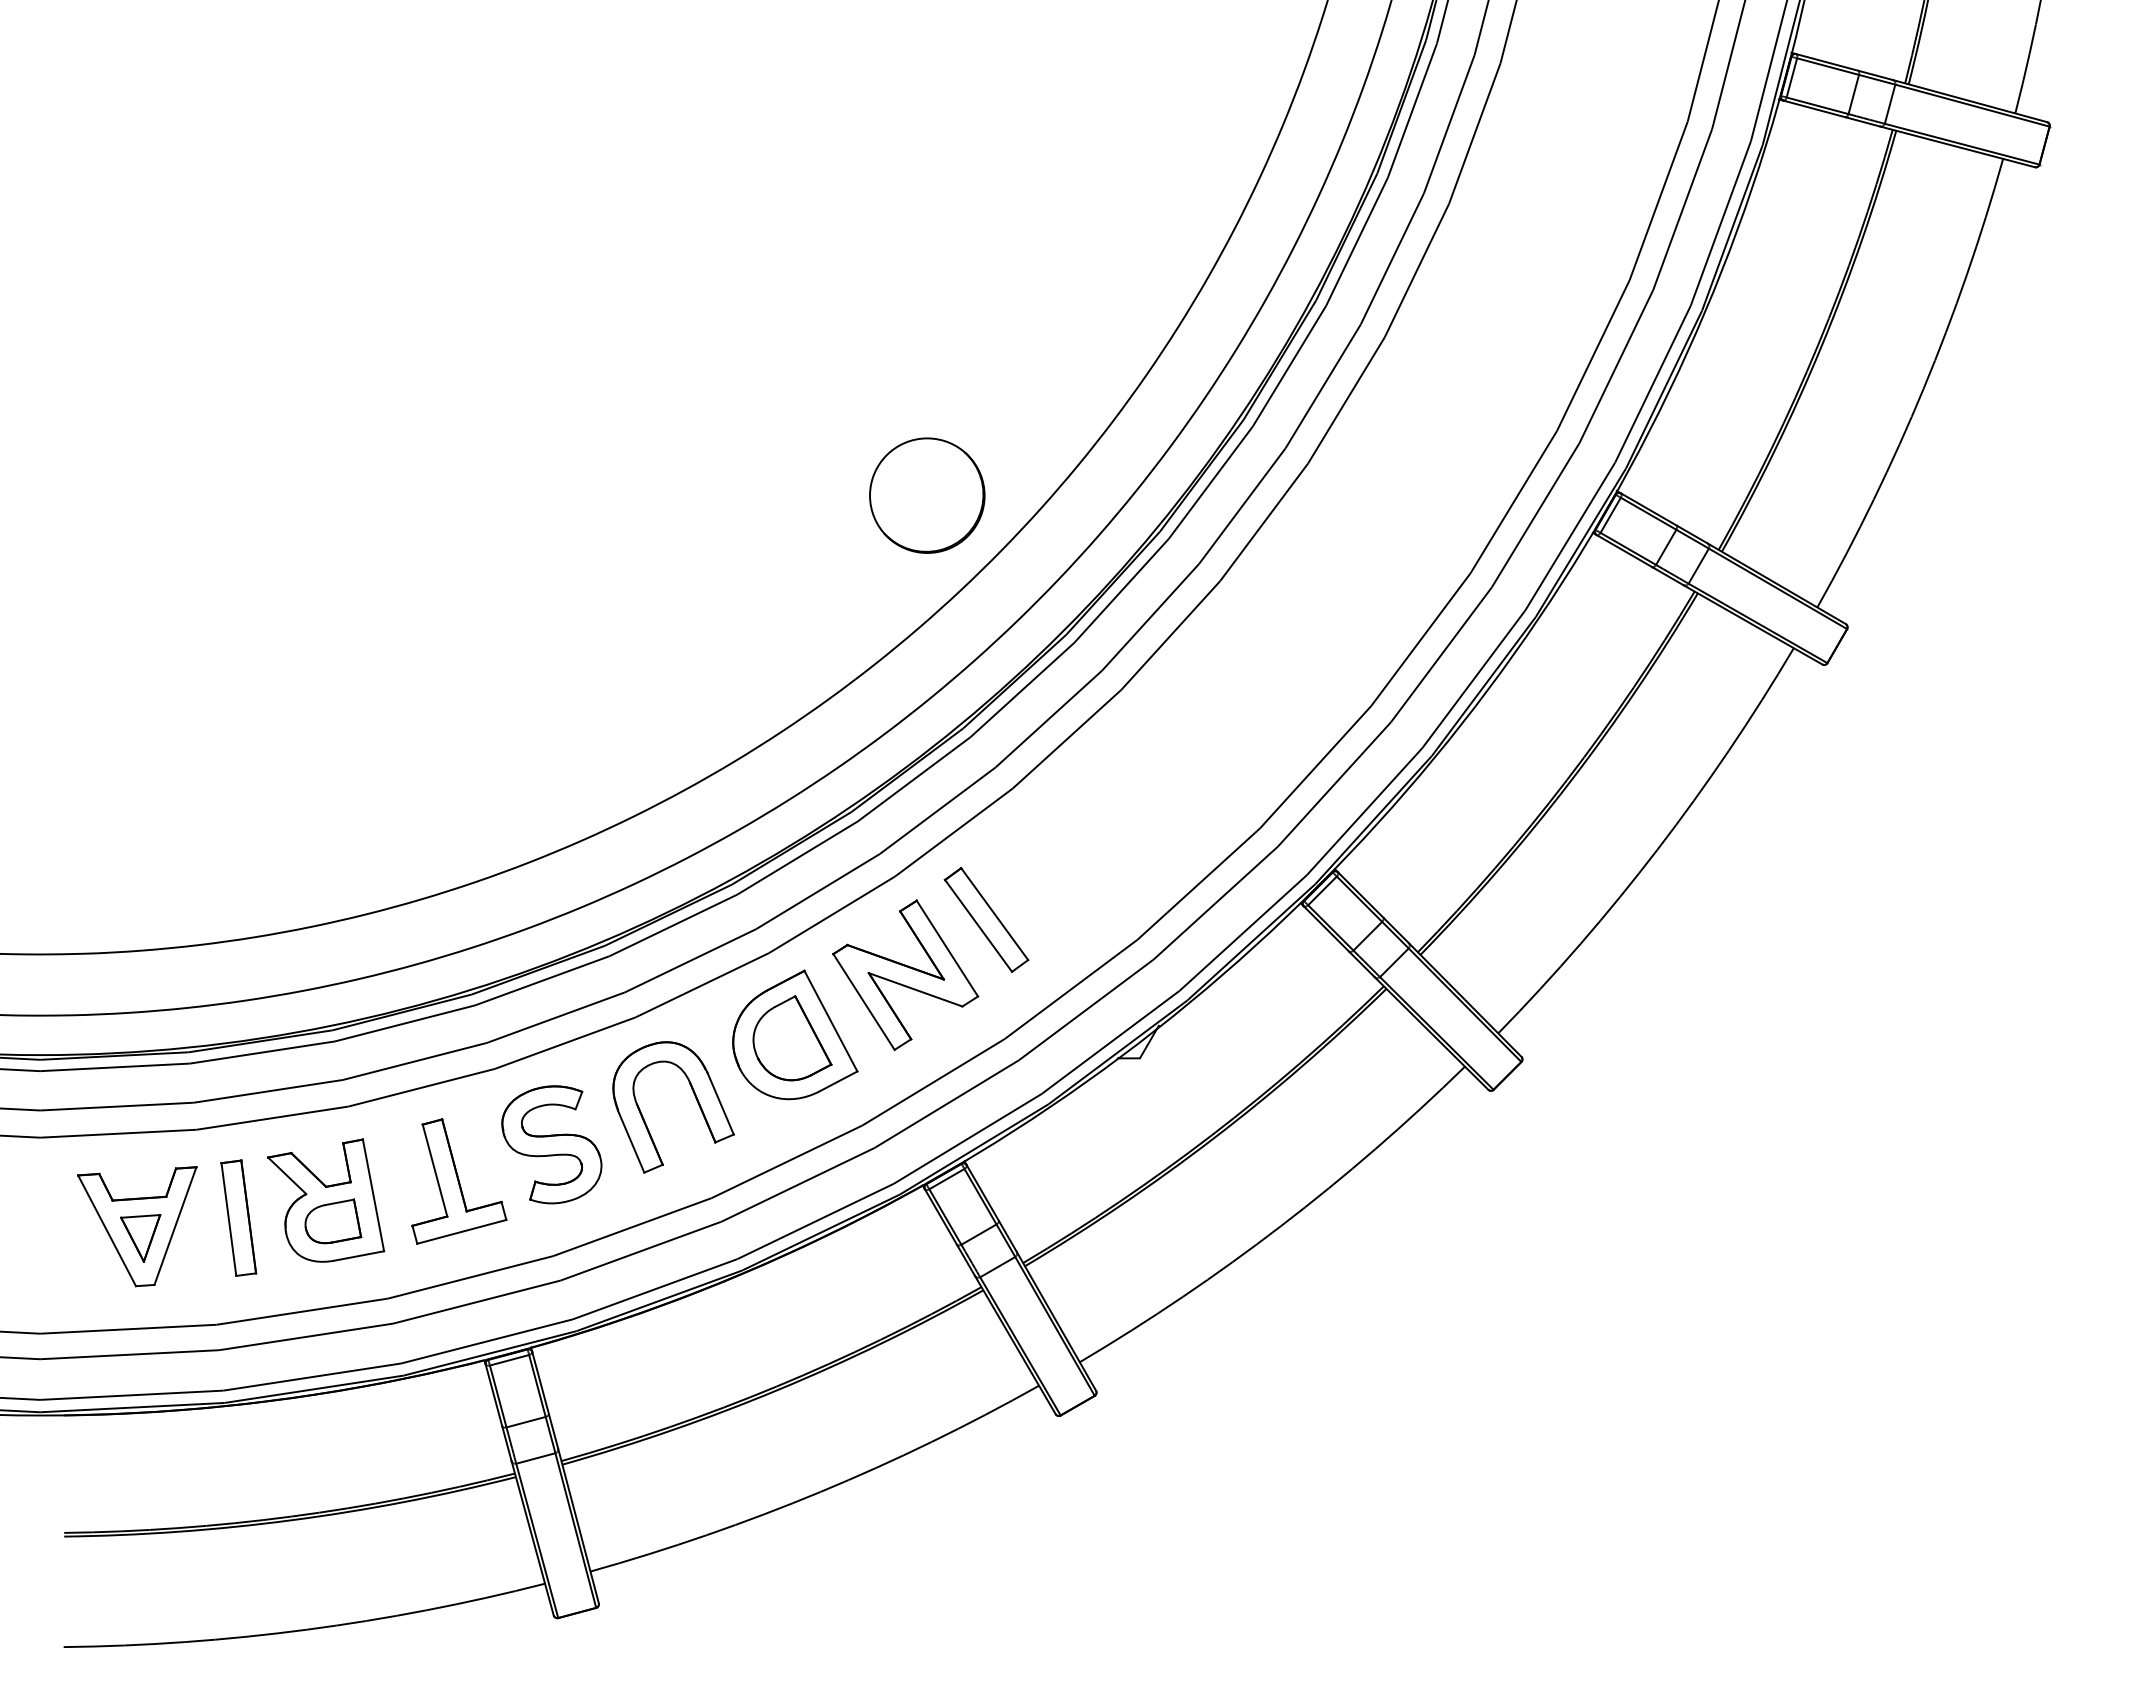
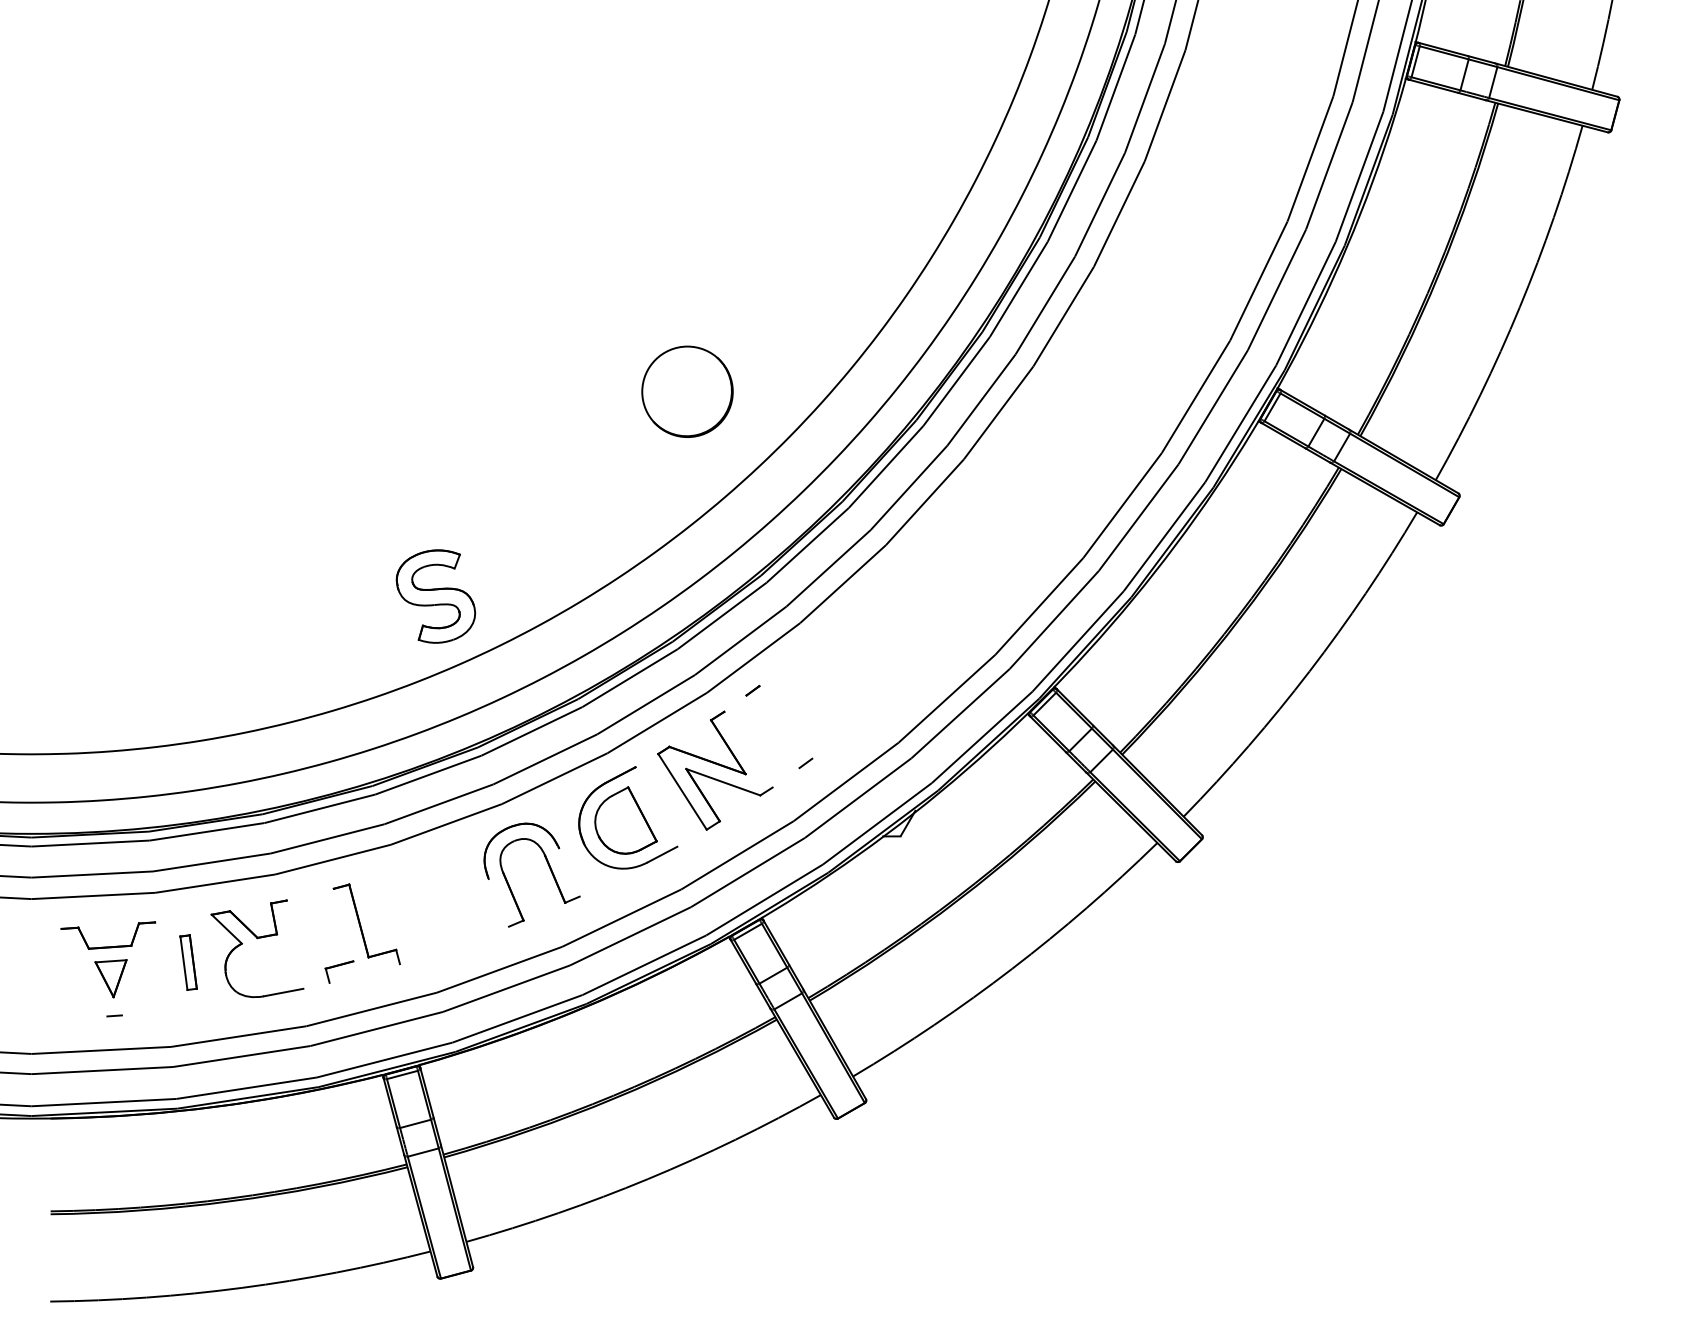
circle: (927, 495) -> (687, 391), moved
line: (994, 914) -> (785, 722), removed
line: (978, 925) -> (773, 731), removed
line: (947, 948) -> (748, 749), removed
line: (830, 1020) -> (656, 806), removed
line: (720, 1104) -> (569, 872), removed
line: (631, 1142) -> (498, 902), removed
part: (551, 1144) -> (435, 596), moved
line: (434, 1170) -> (343, 925), removed
line: (373, 1195) -> (295, 944), removed
part: (238, 1217) -> (188, 962), size x0.6
part: (333, 1221) -> (263, 965), removed
line: (175, 1225) -> (138, 968), removed
line: (107, 1230) -> (84, 972), removed
line: (461, 1231) -> (364, 973), removed

